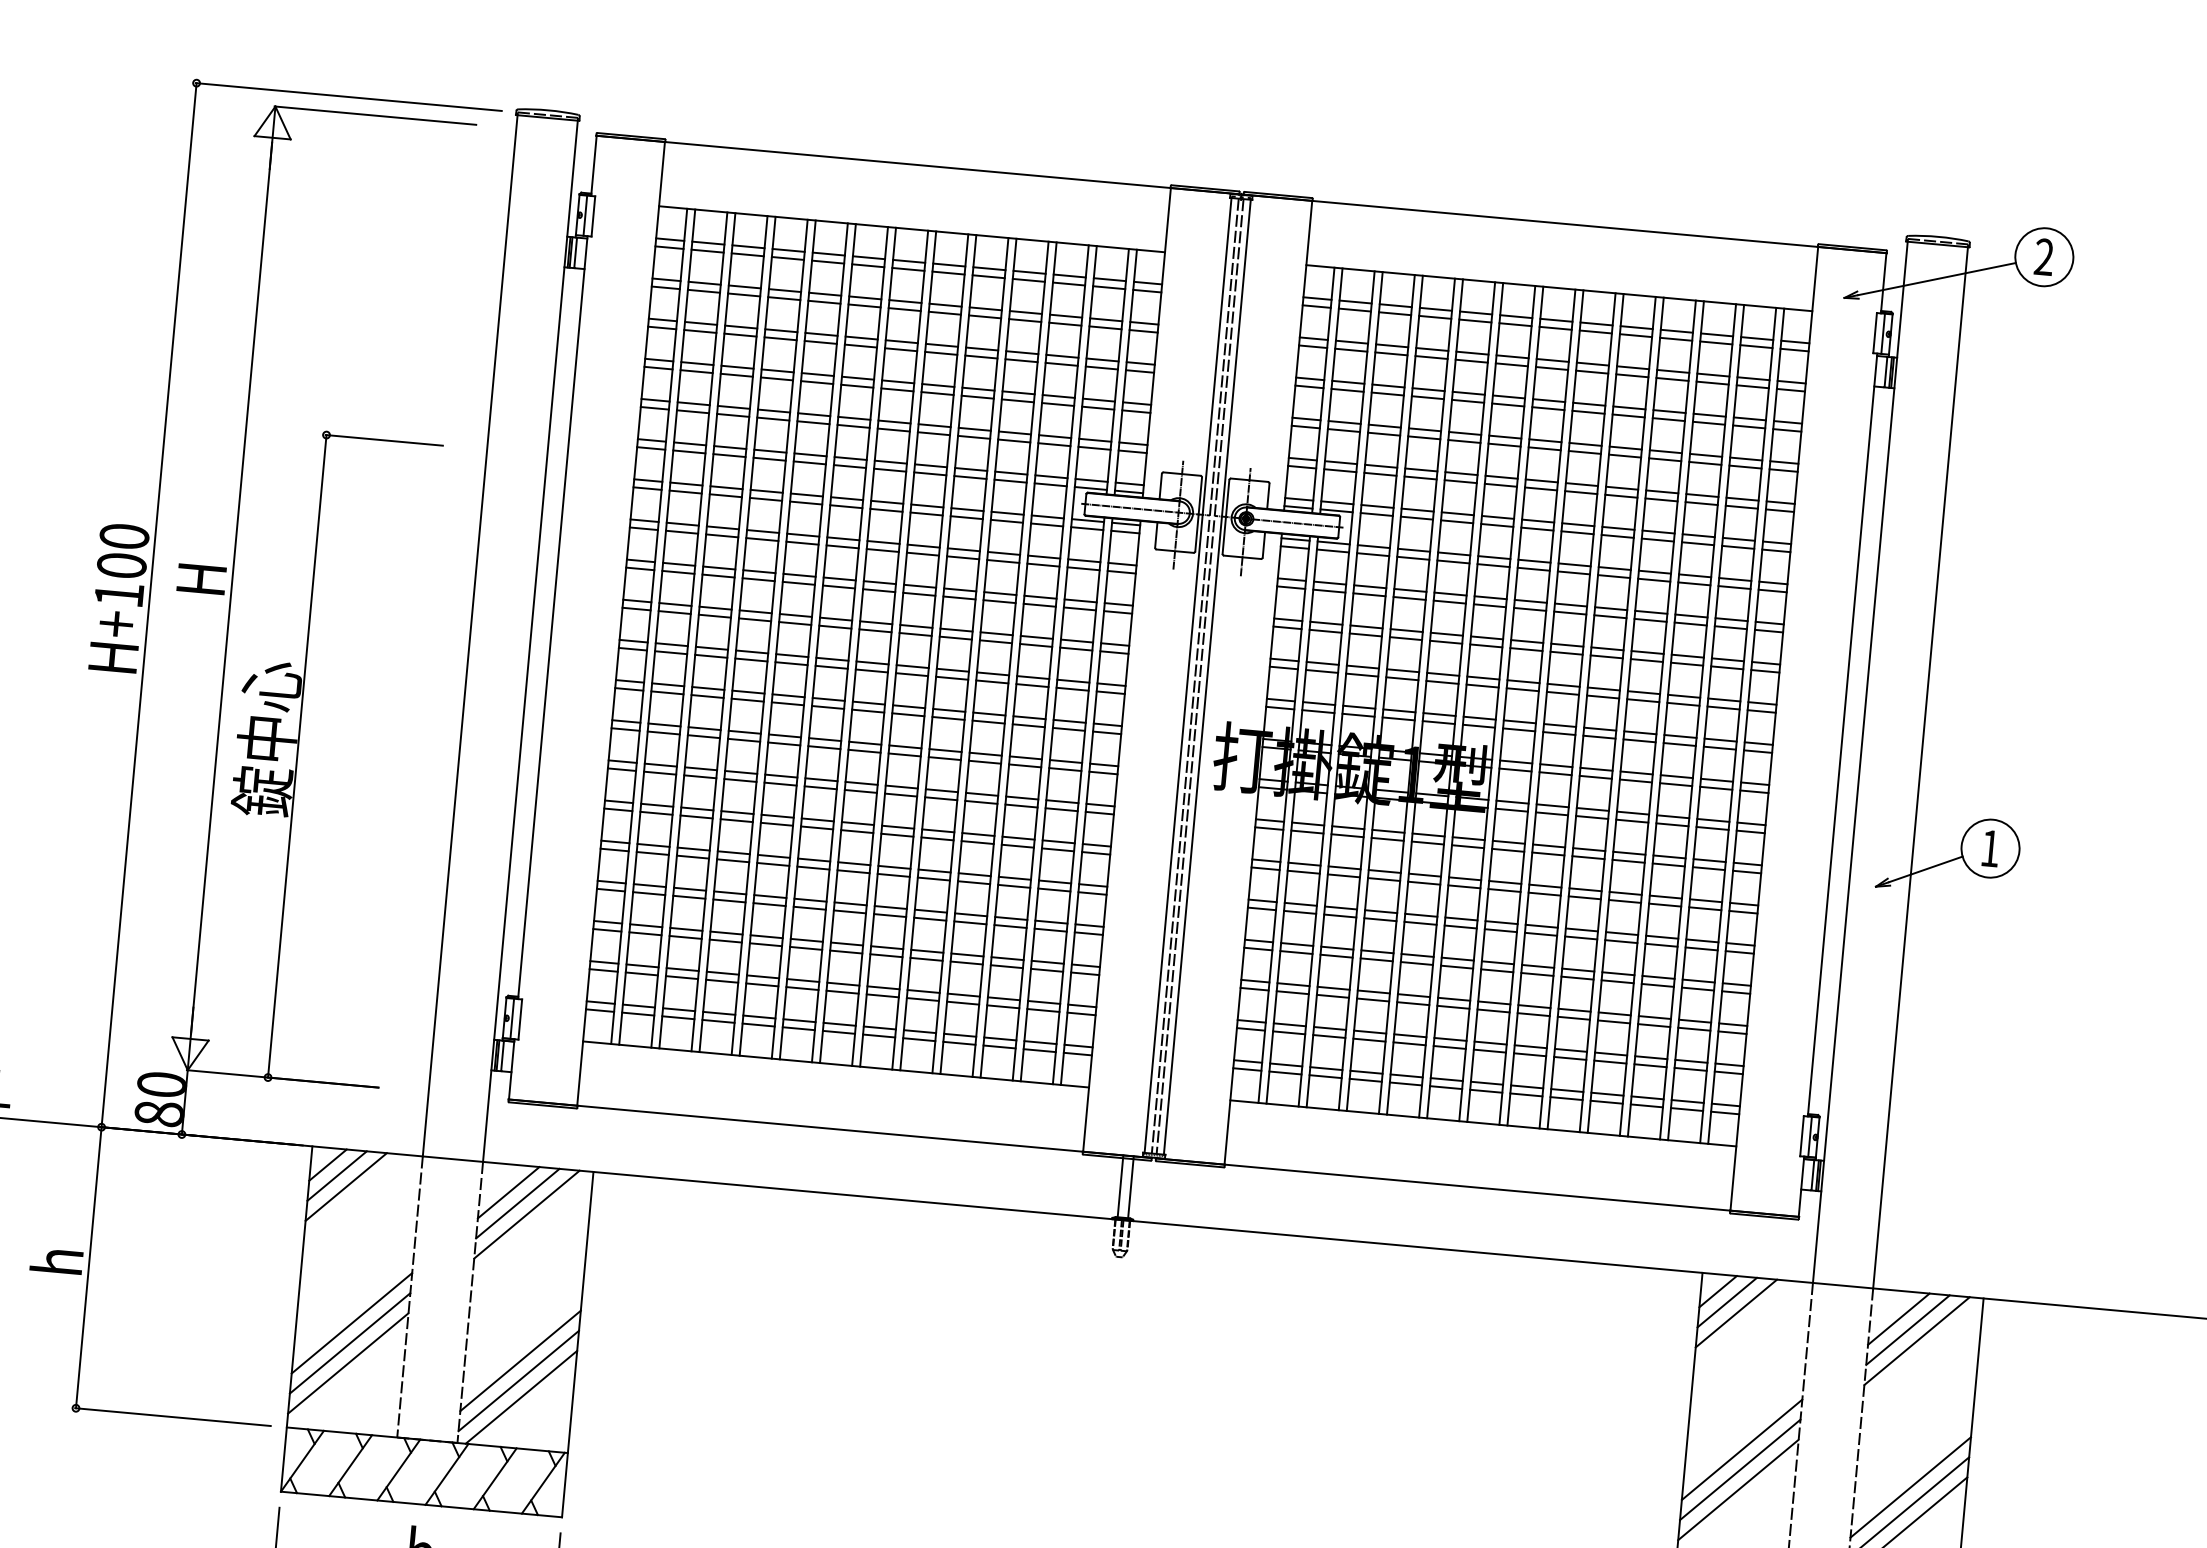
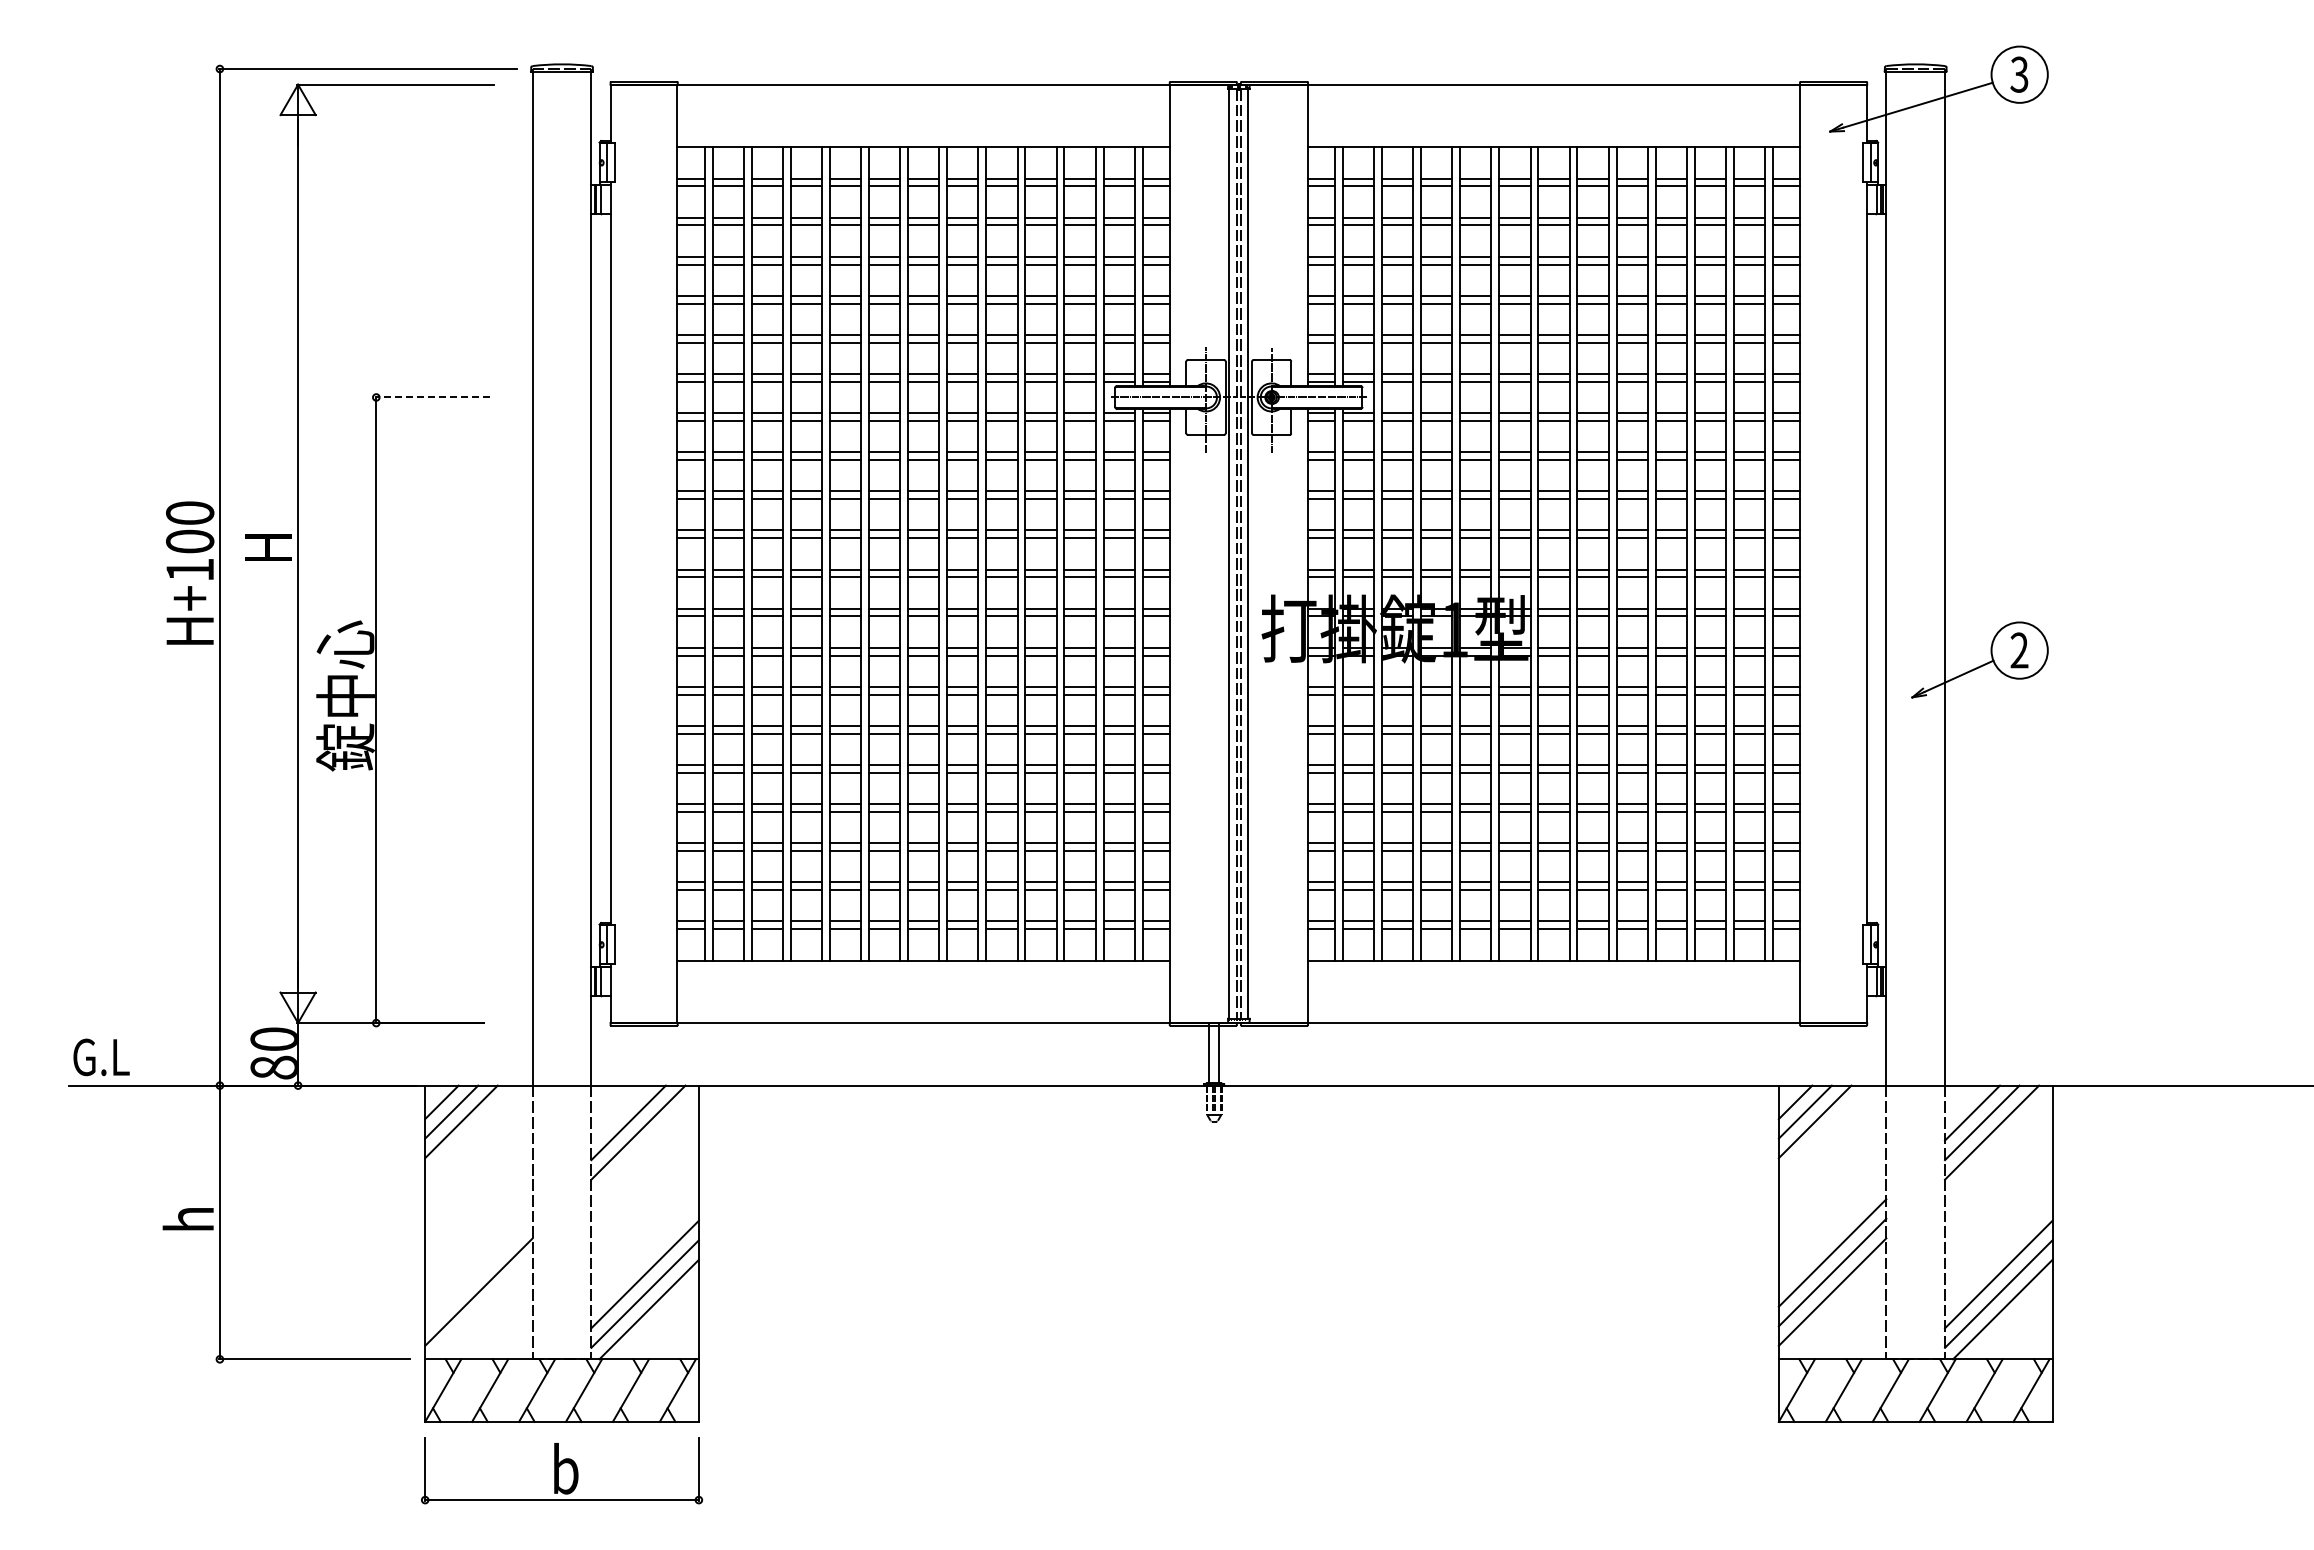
text: (2044, 256) -> (2019, 74), 2 -> 3
line: (384, 440) -> (432, 397), solid -> dashed
text: (1990, 848) -> (2019, 650), 1 -> 2
line: (508, 1192) -> (618, 1112), removed
line: (351, 1322) -> (478, 1252), removed
line: (349, 1343) -> (478, 1272), removed

